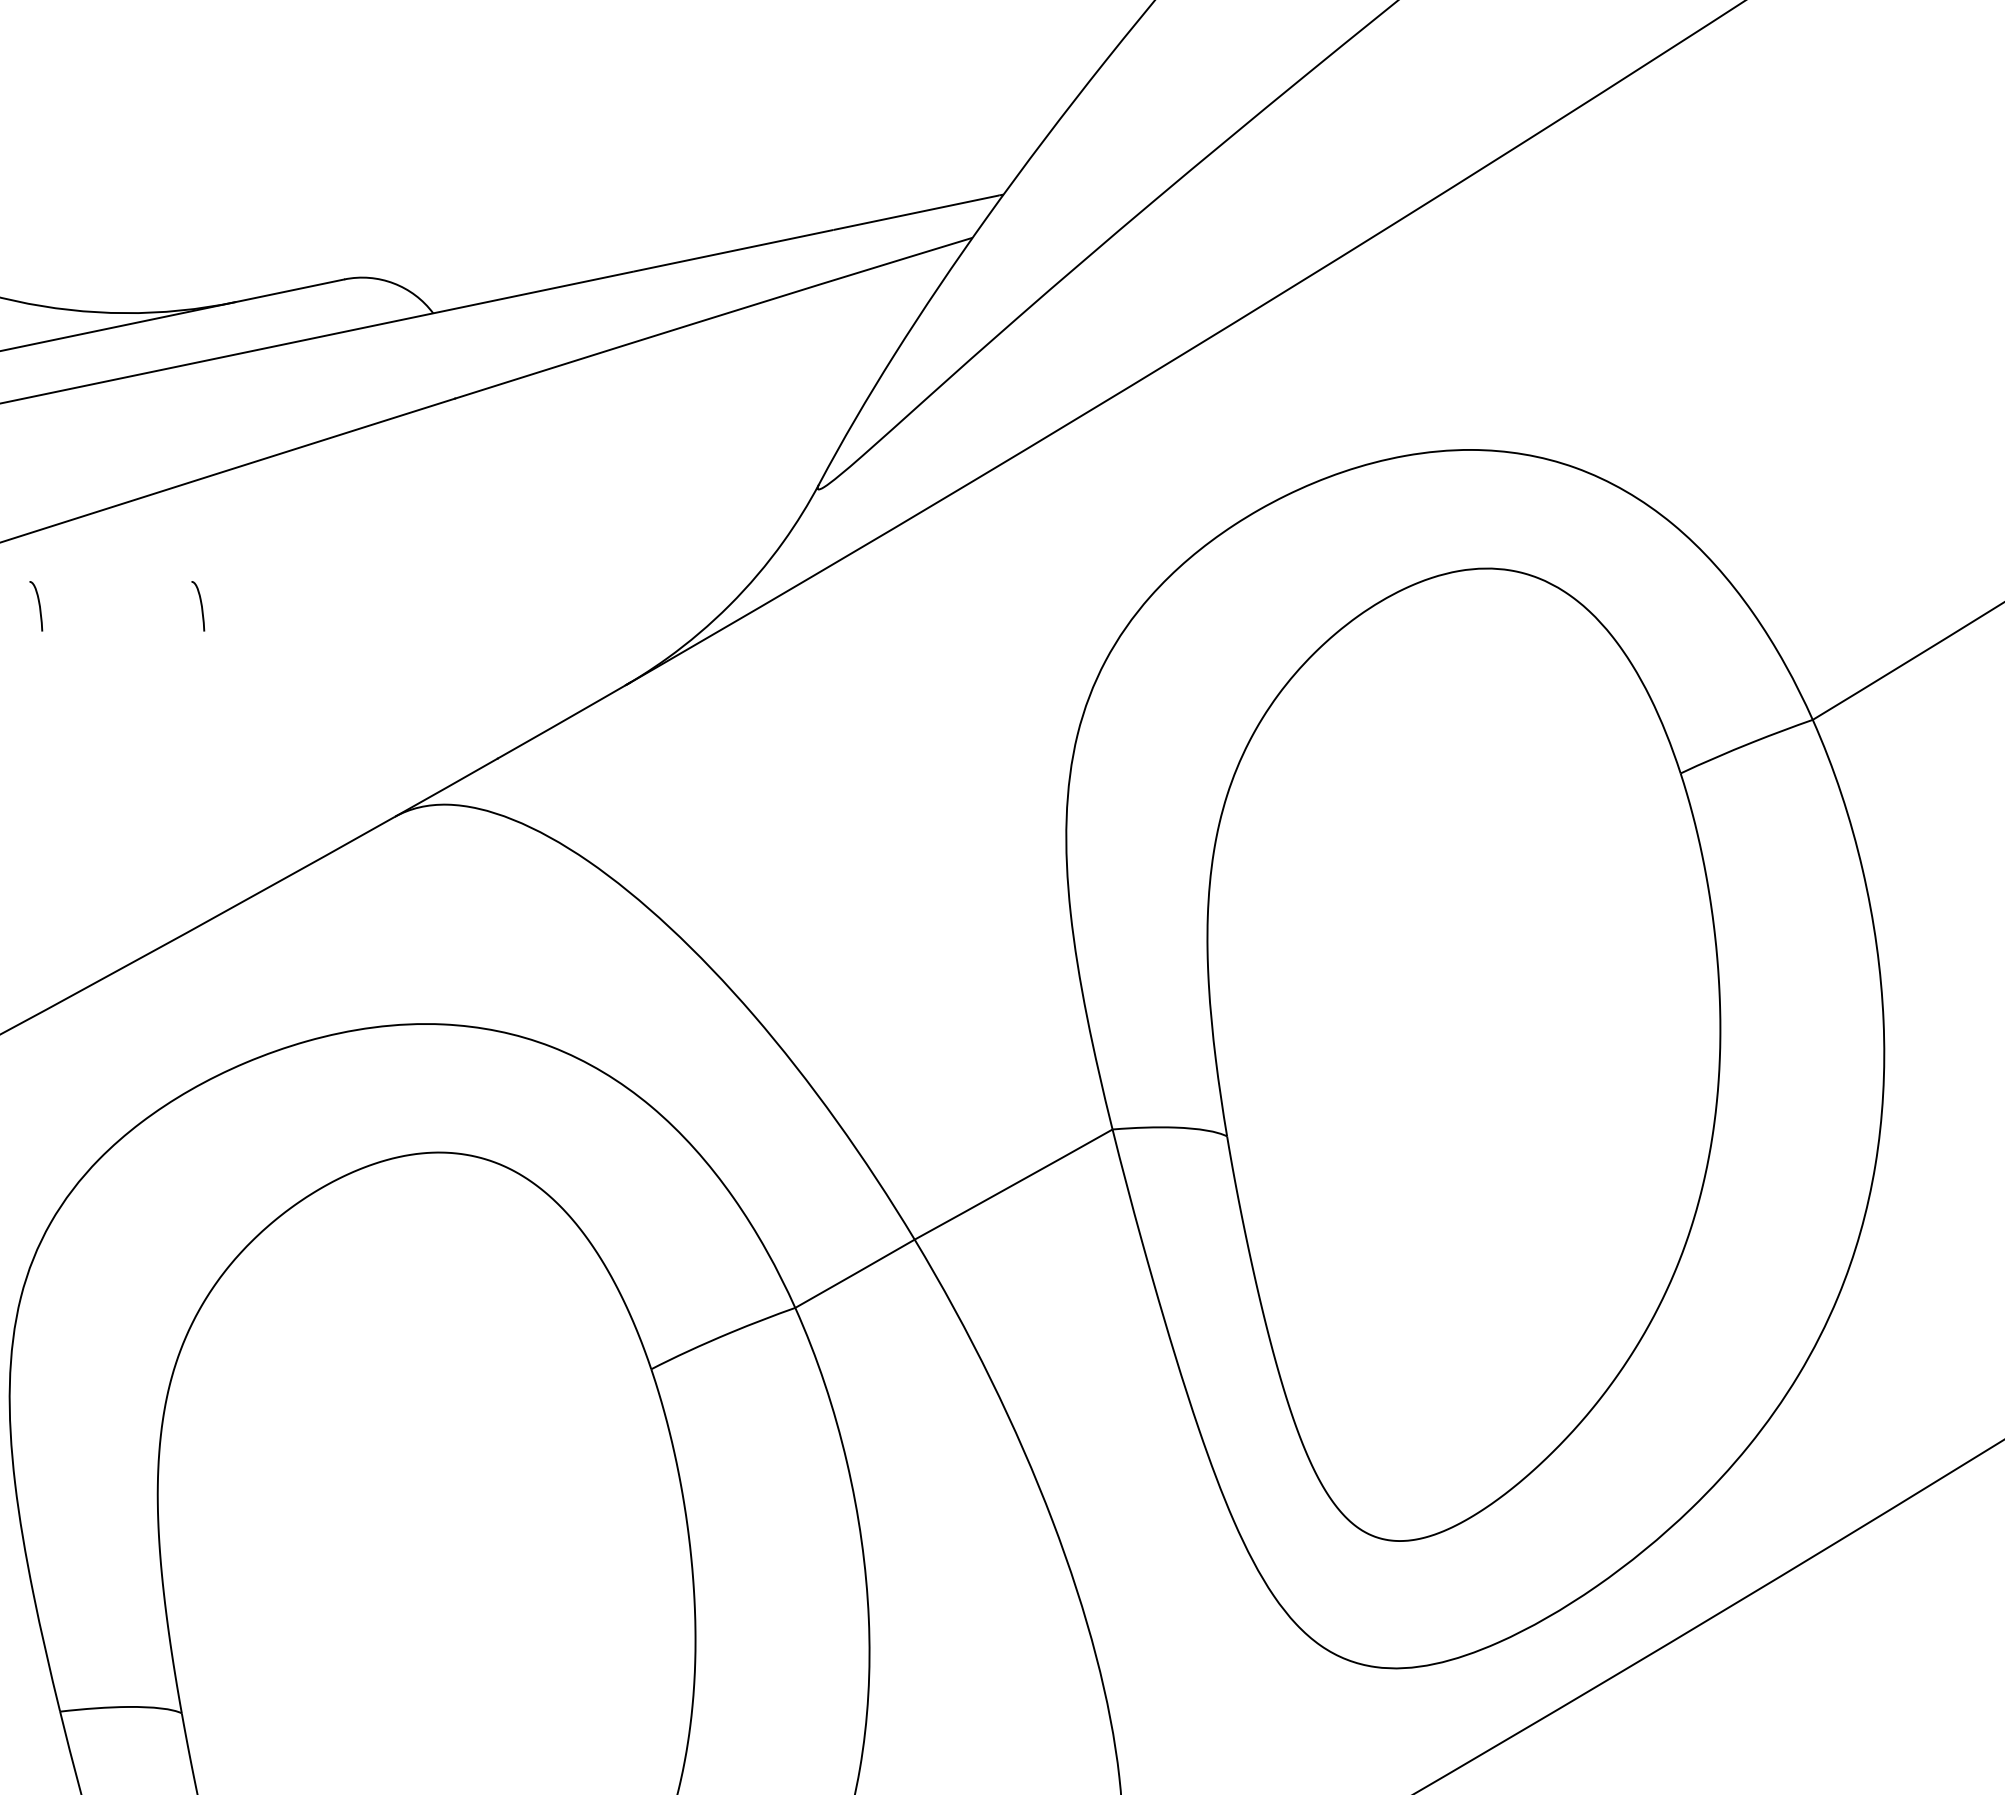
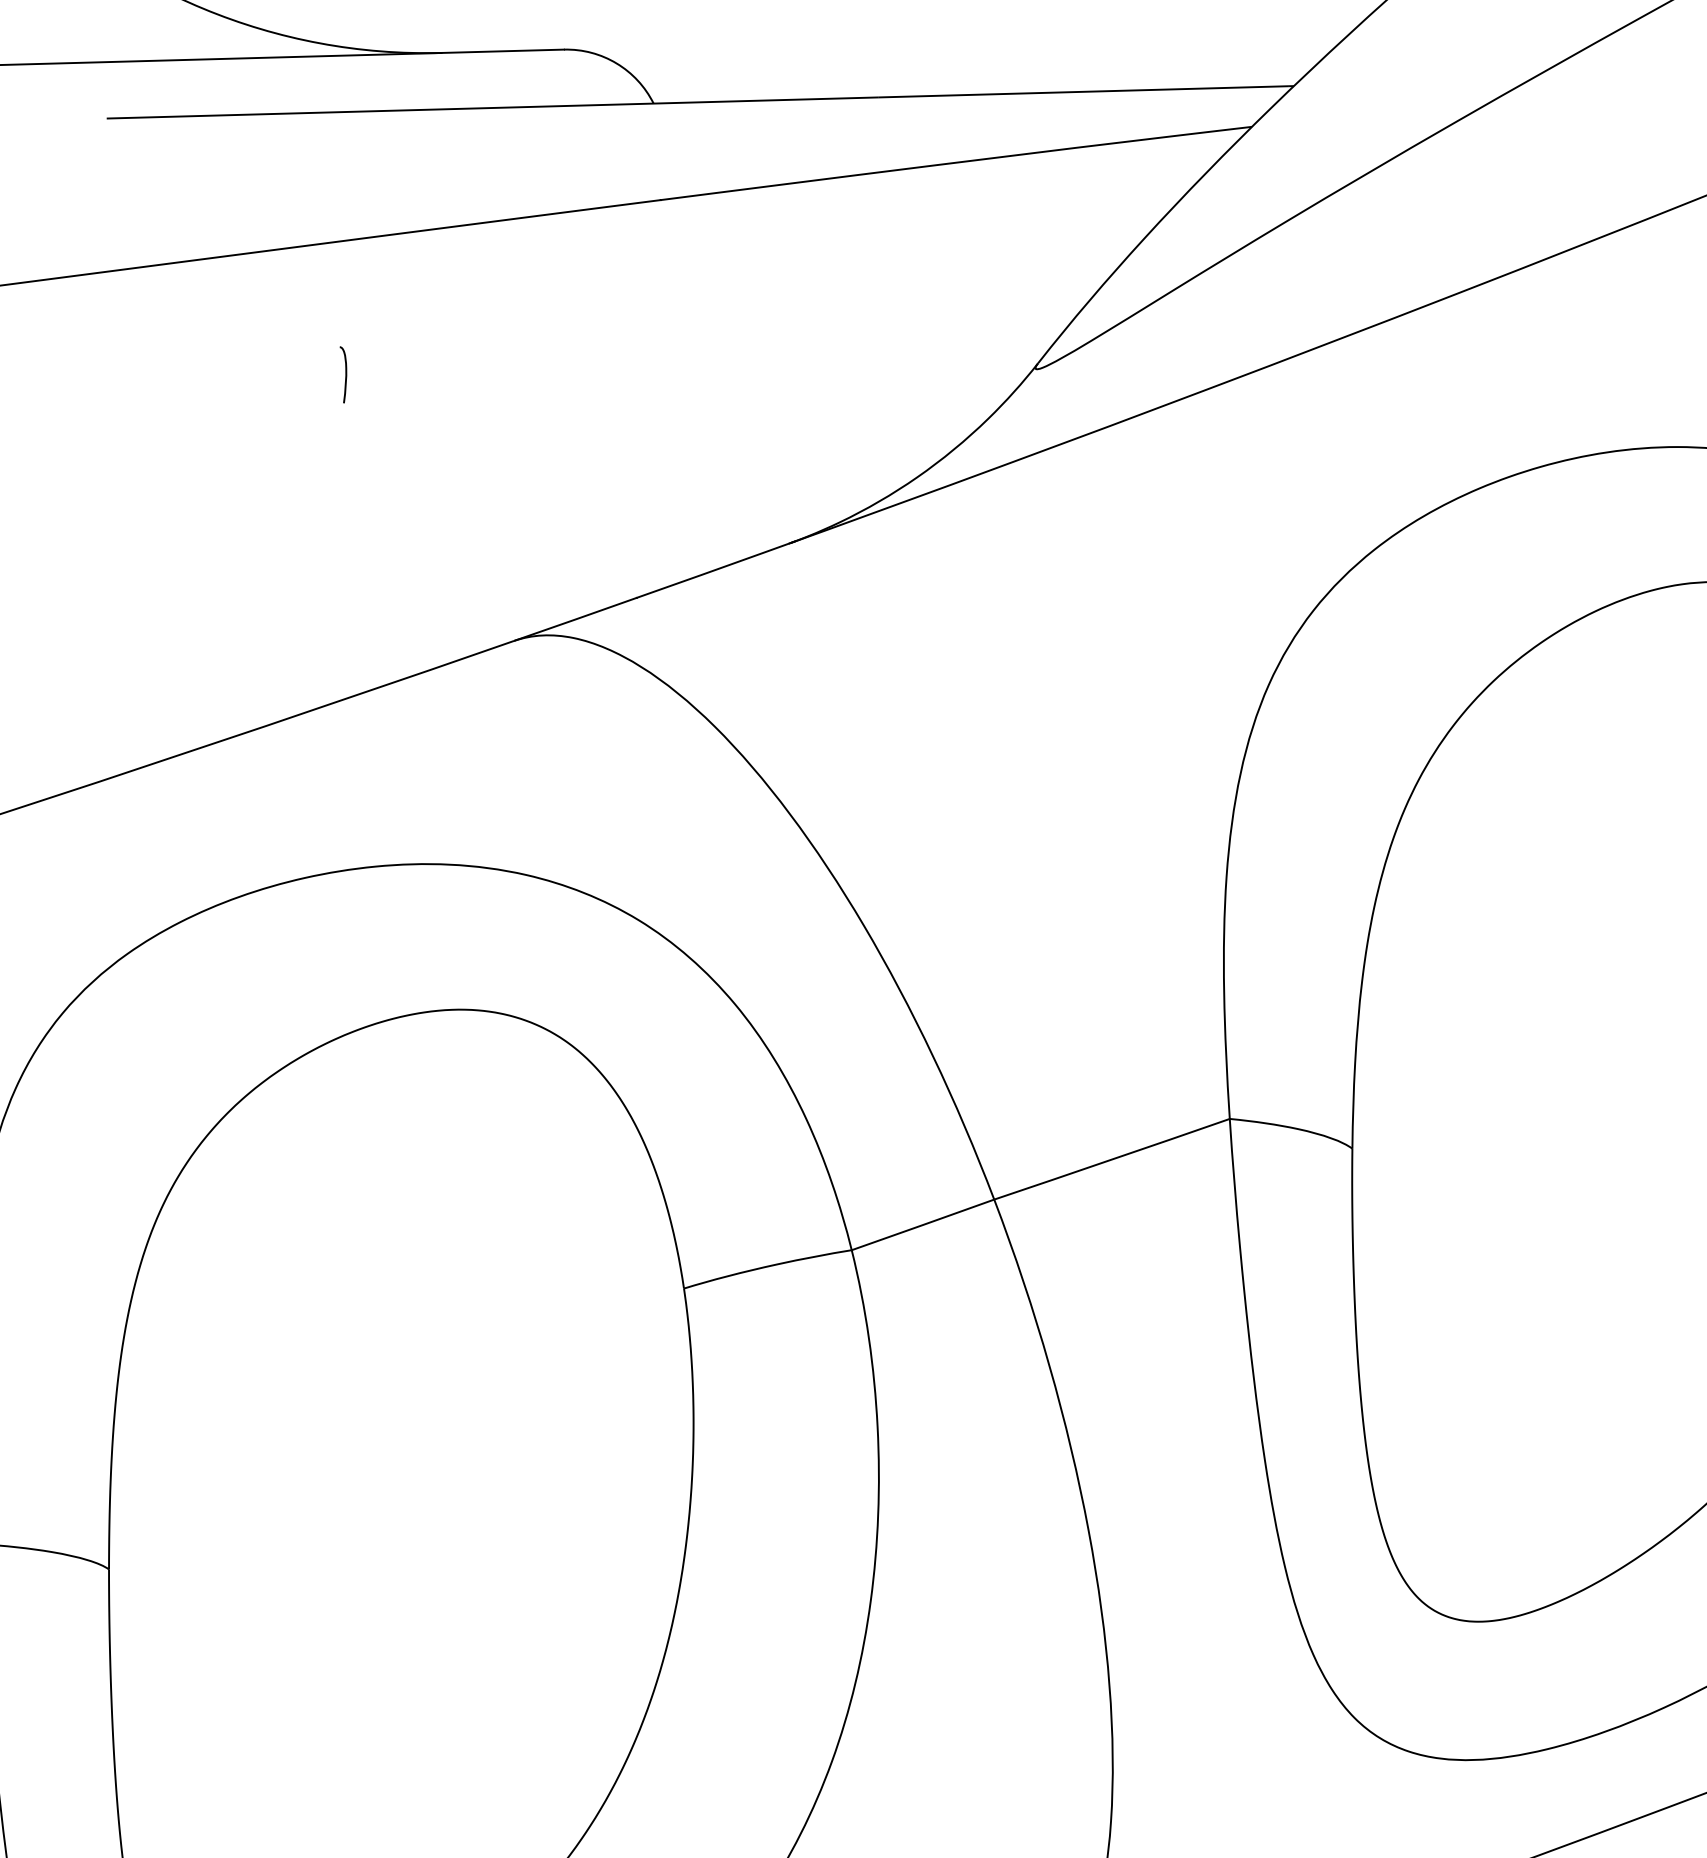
curve: (38, 605) -> (169, 342), removed

